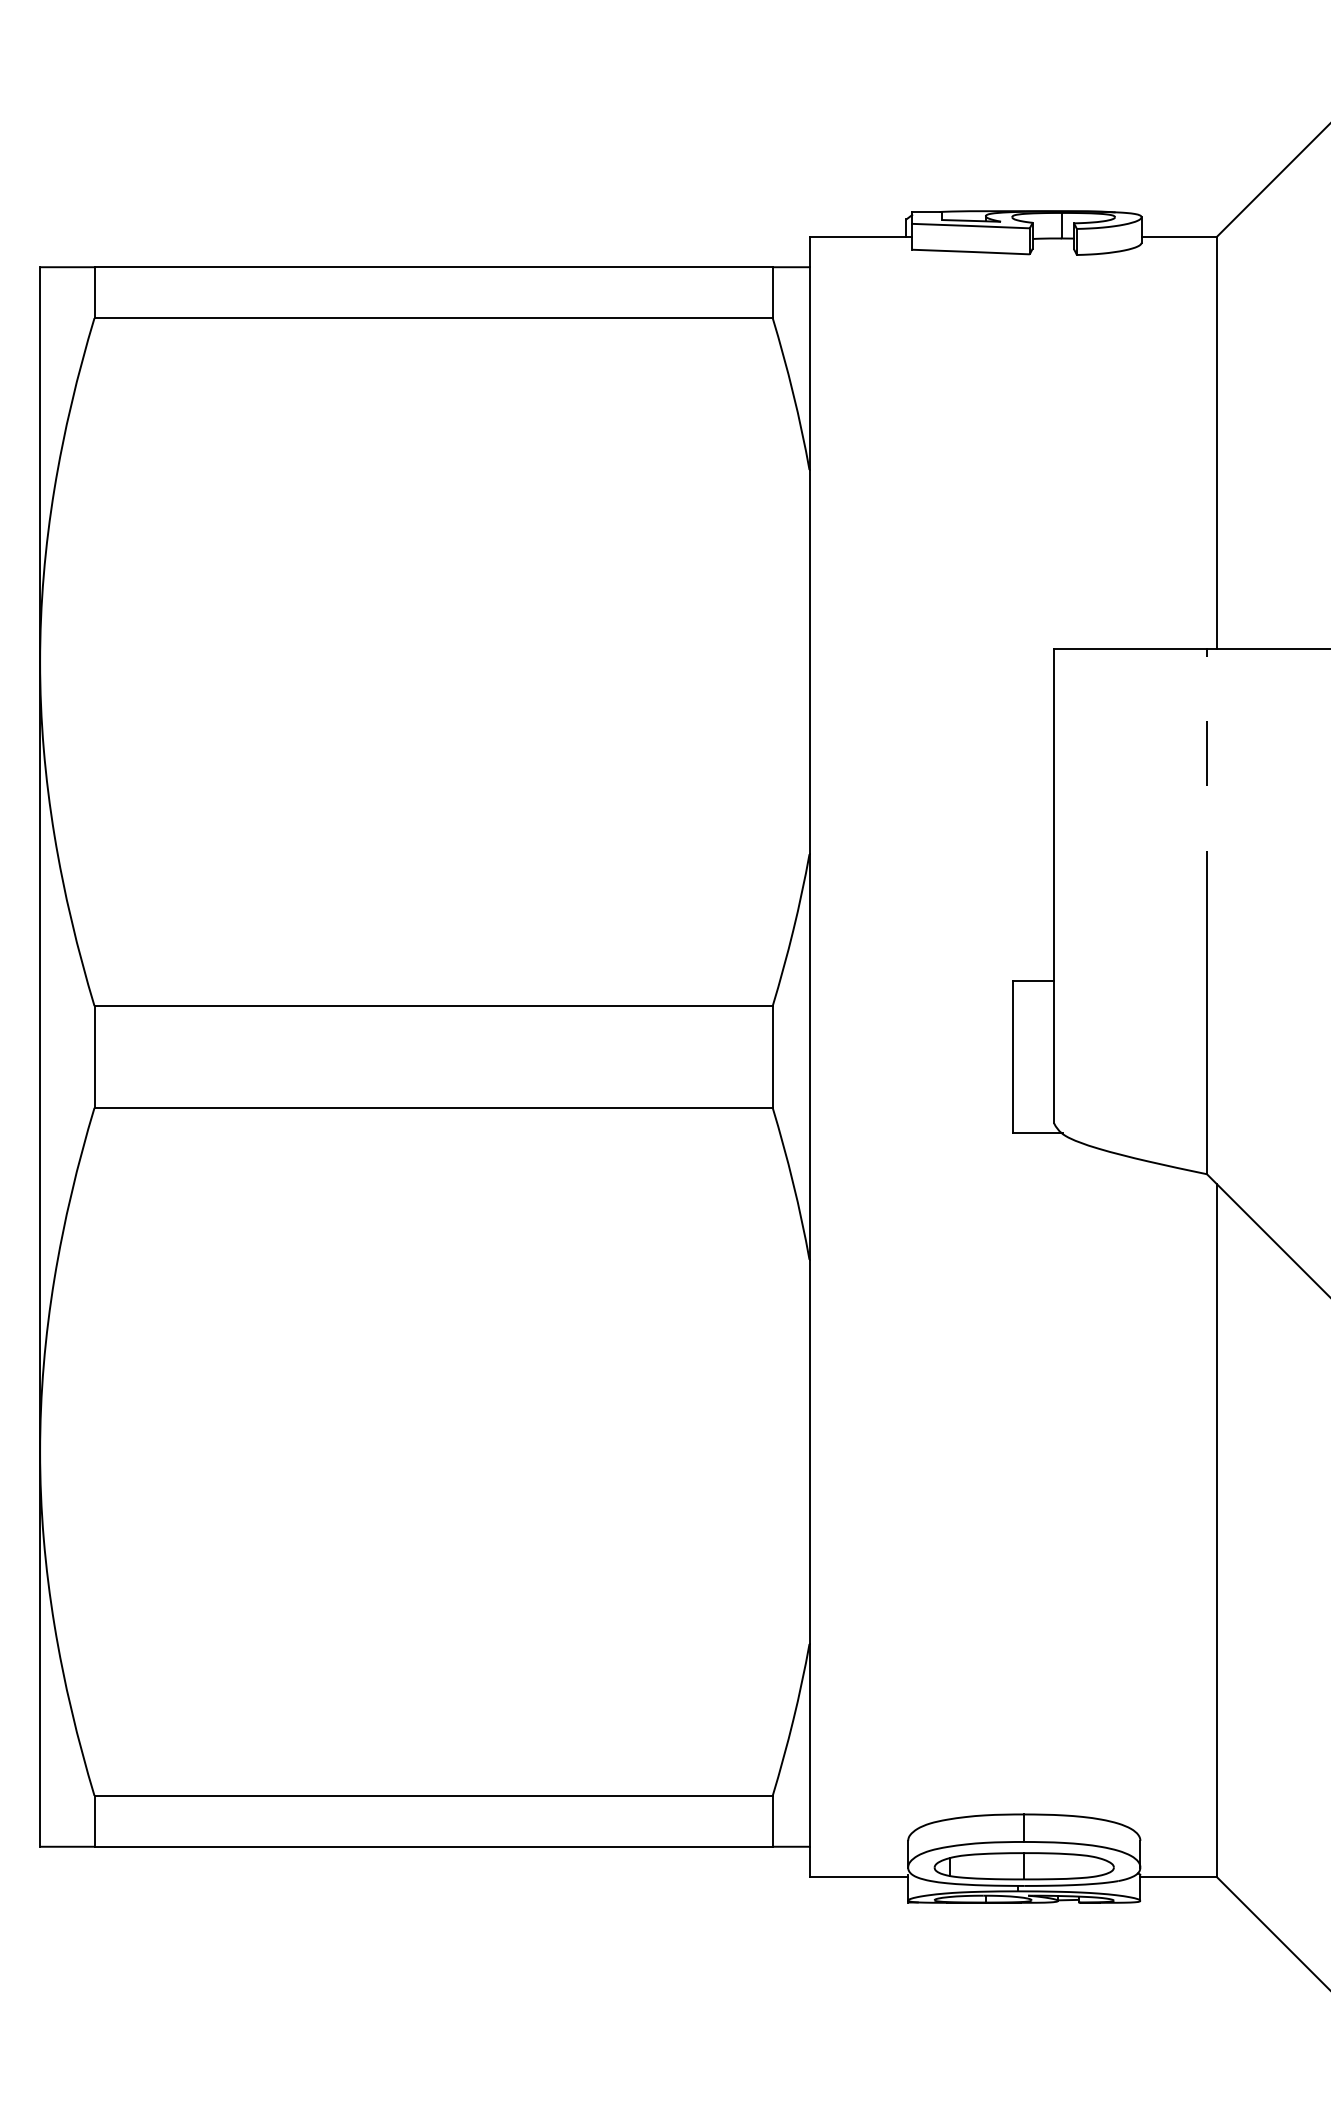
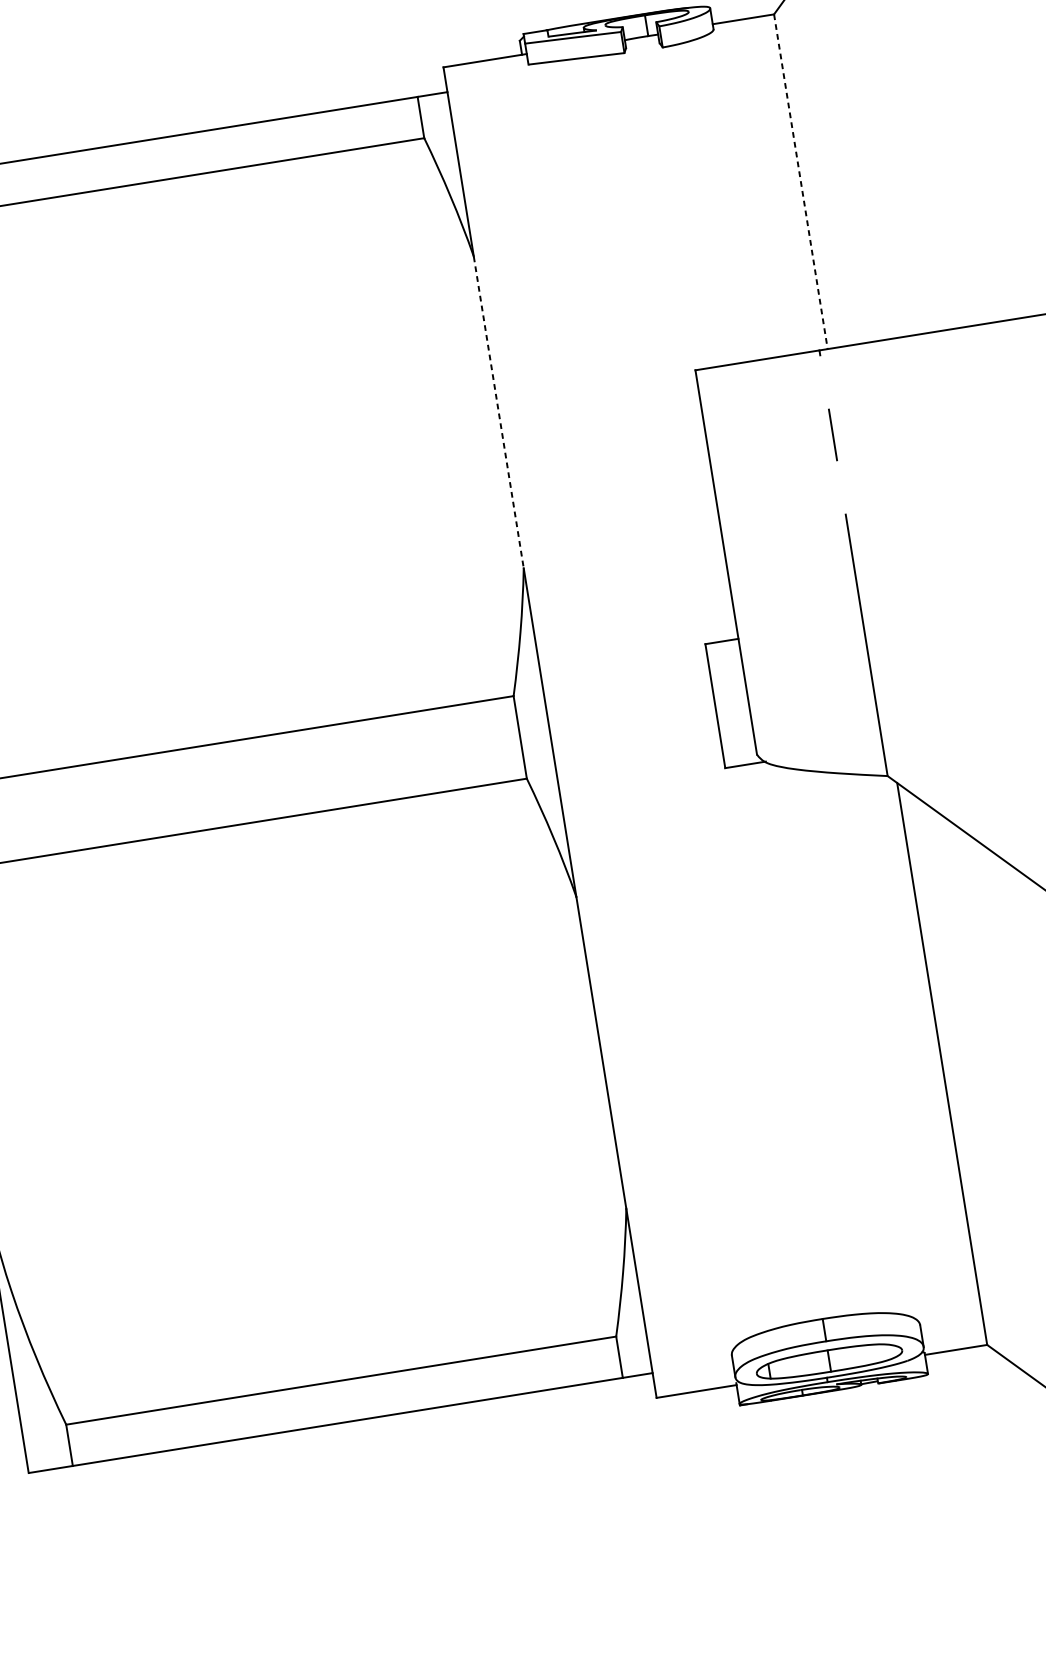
line: (1217, 443) -> (801, 182), solid -> dashed
line: (809, 662) -> (498, 412), solid -> dashed

